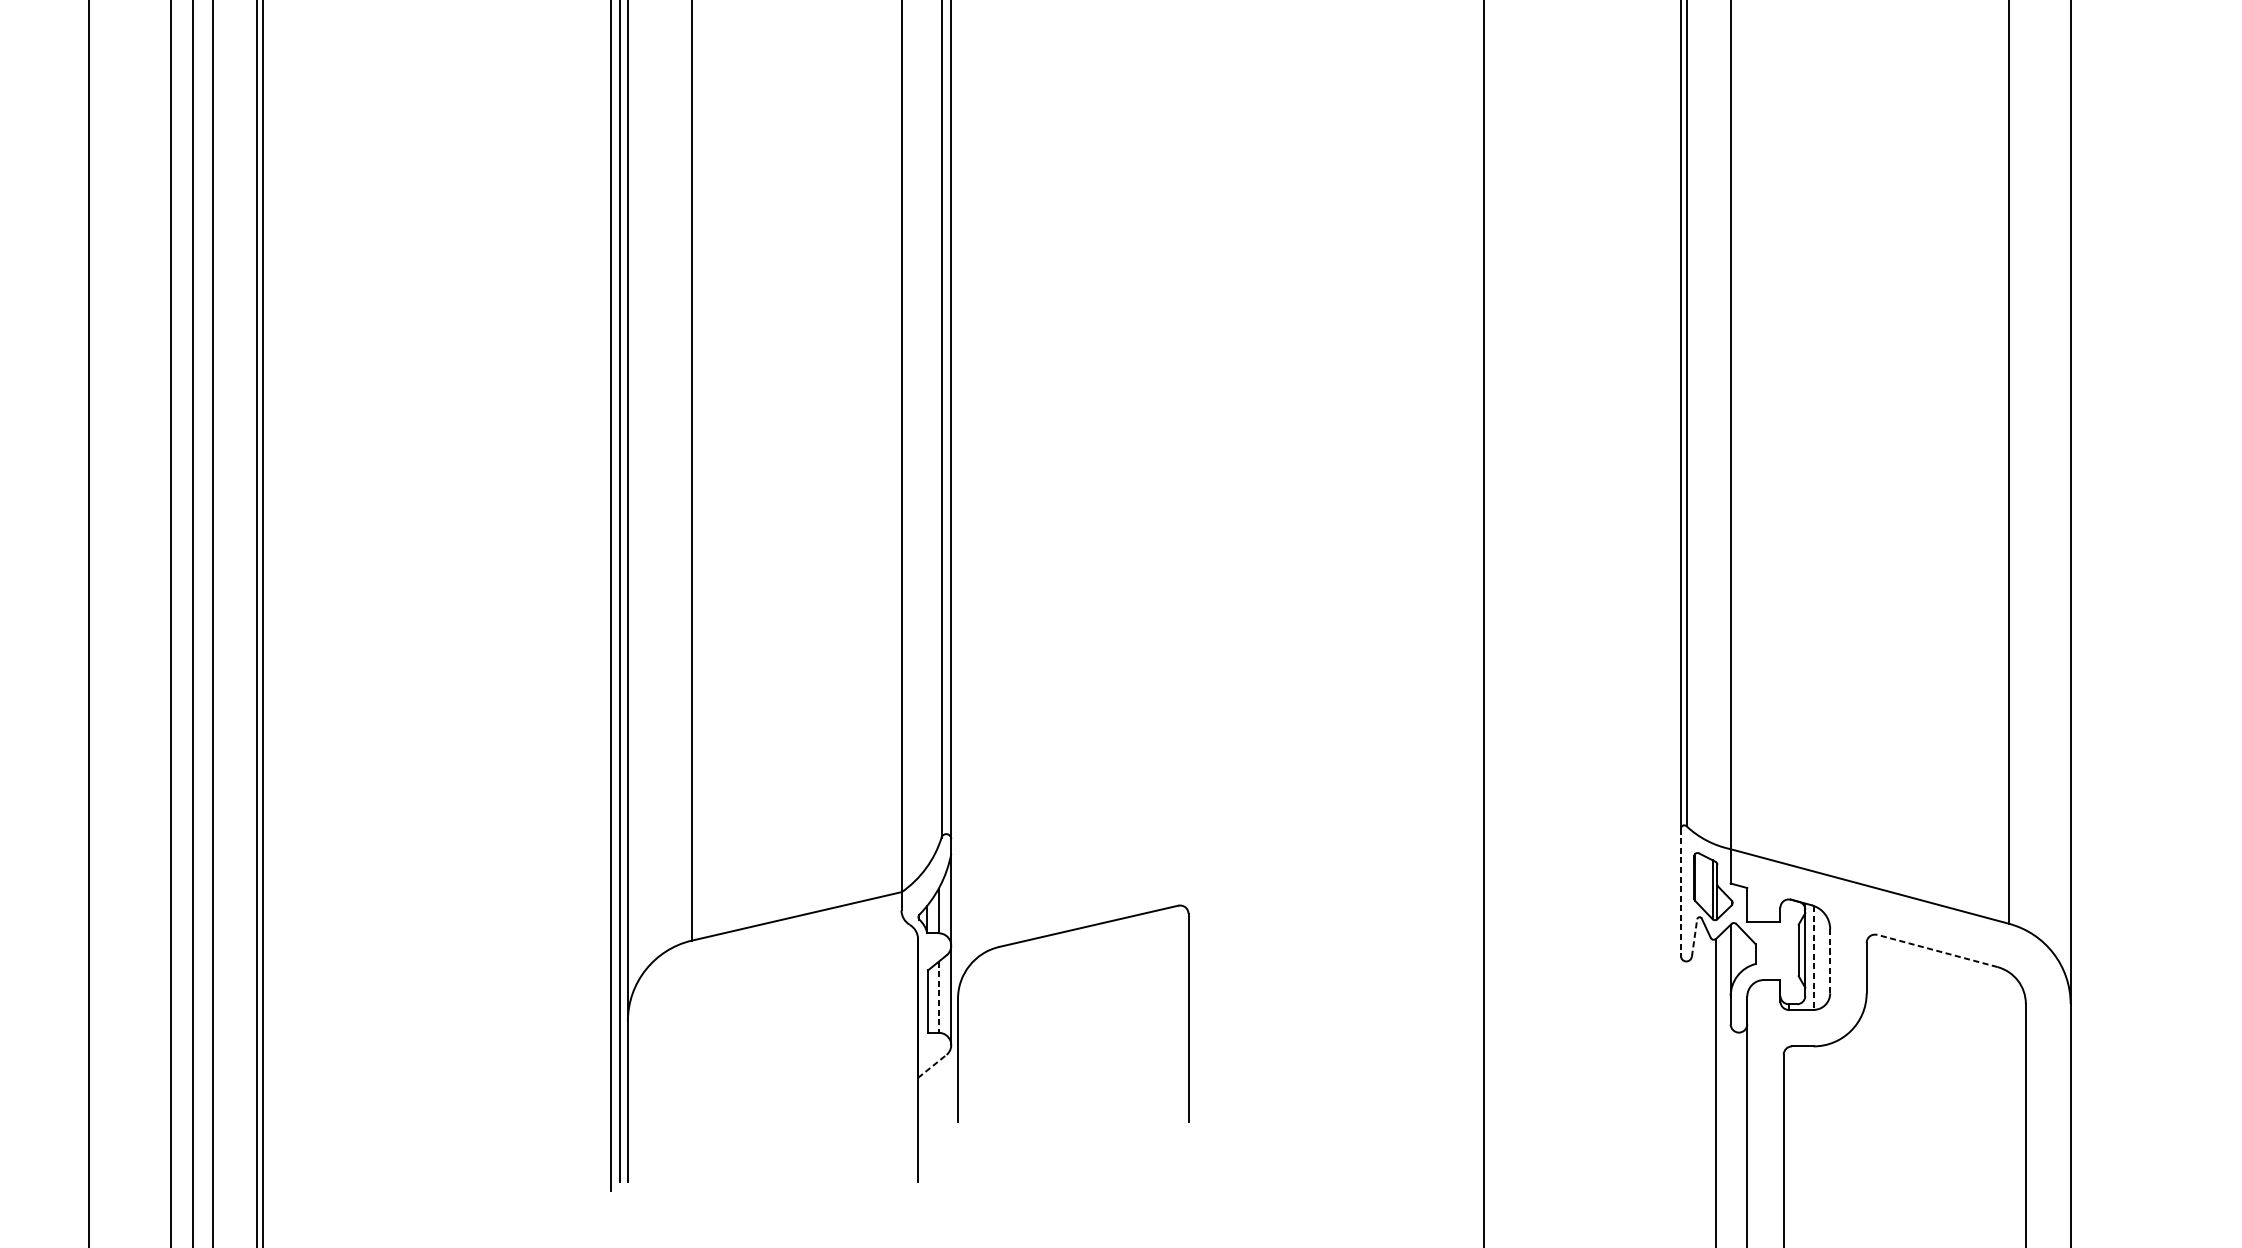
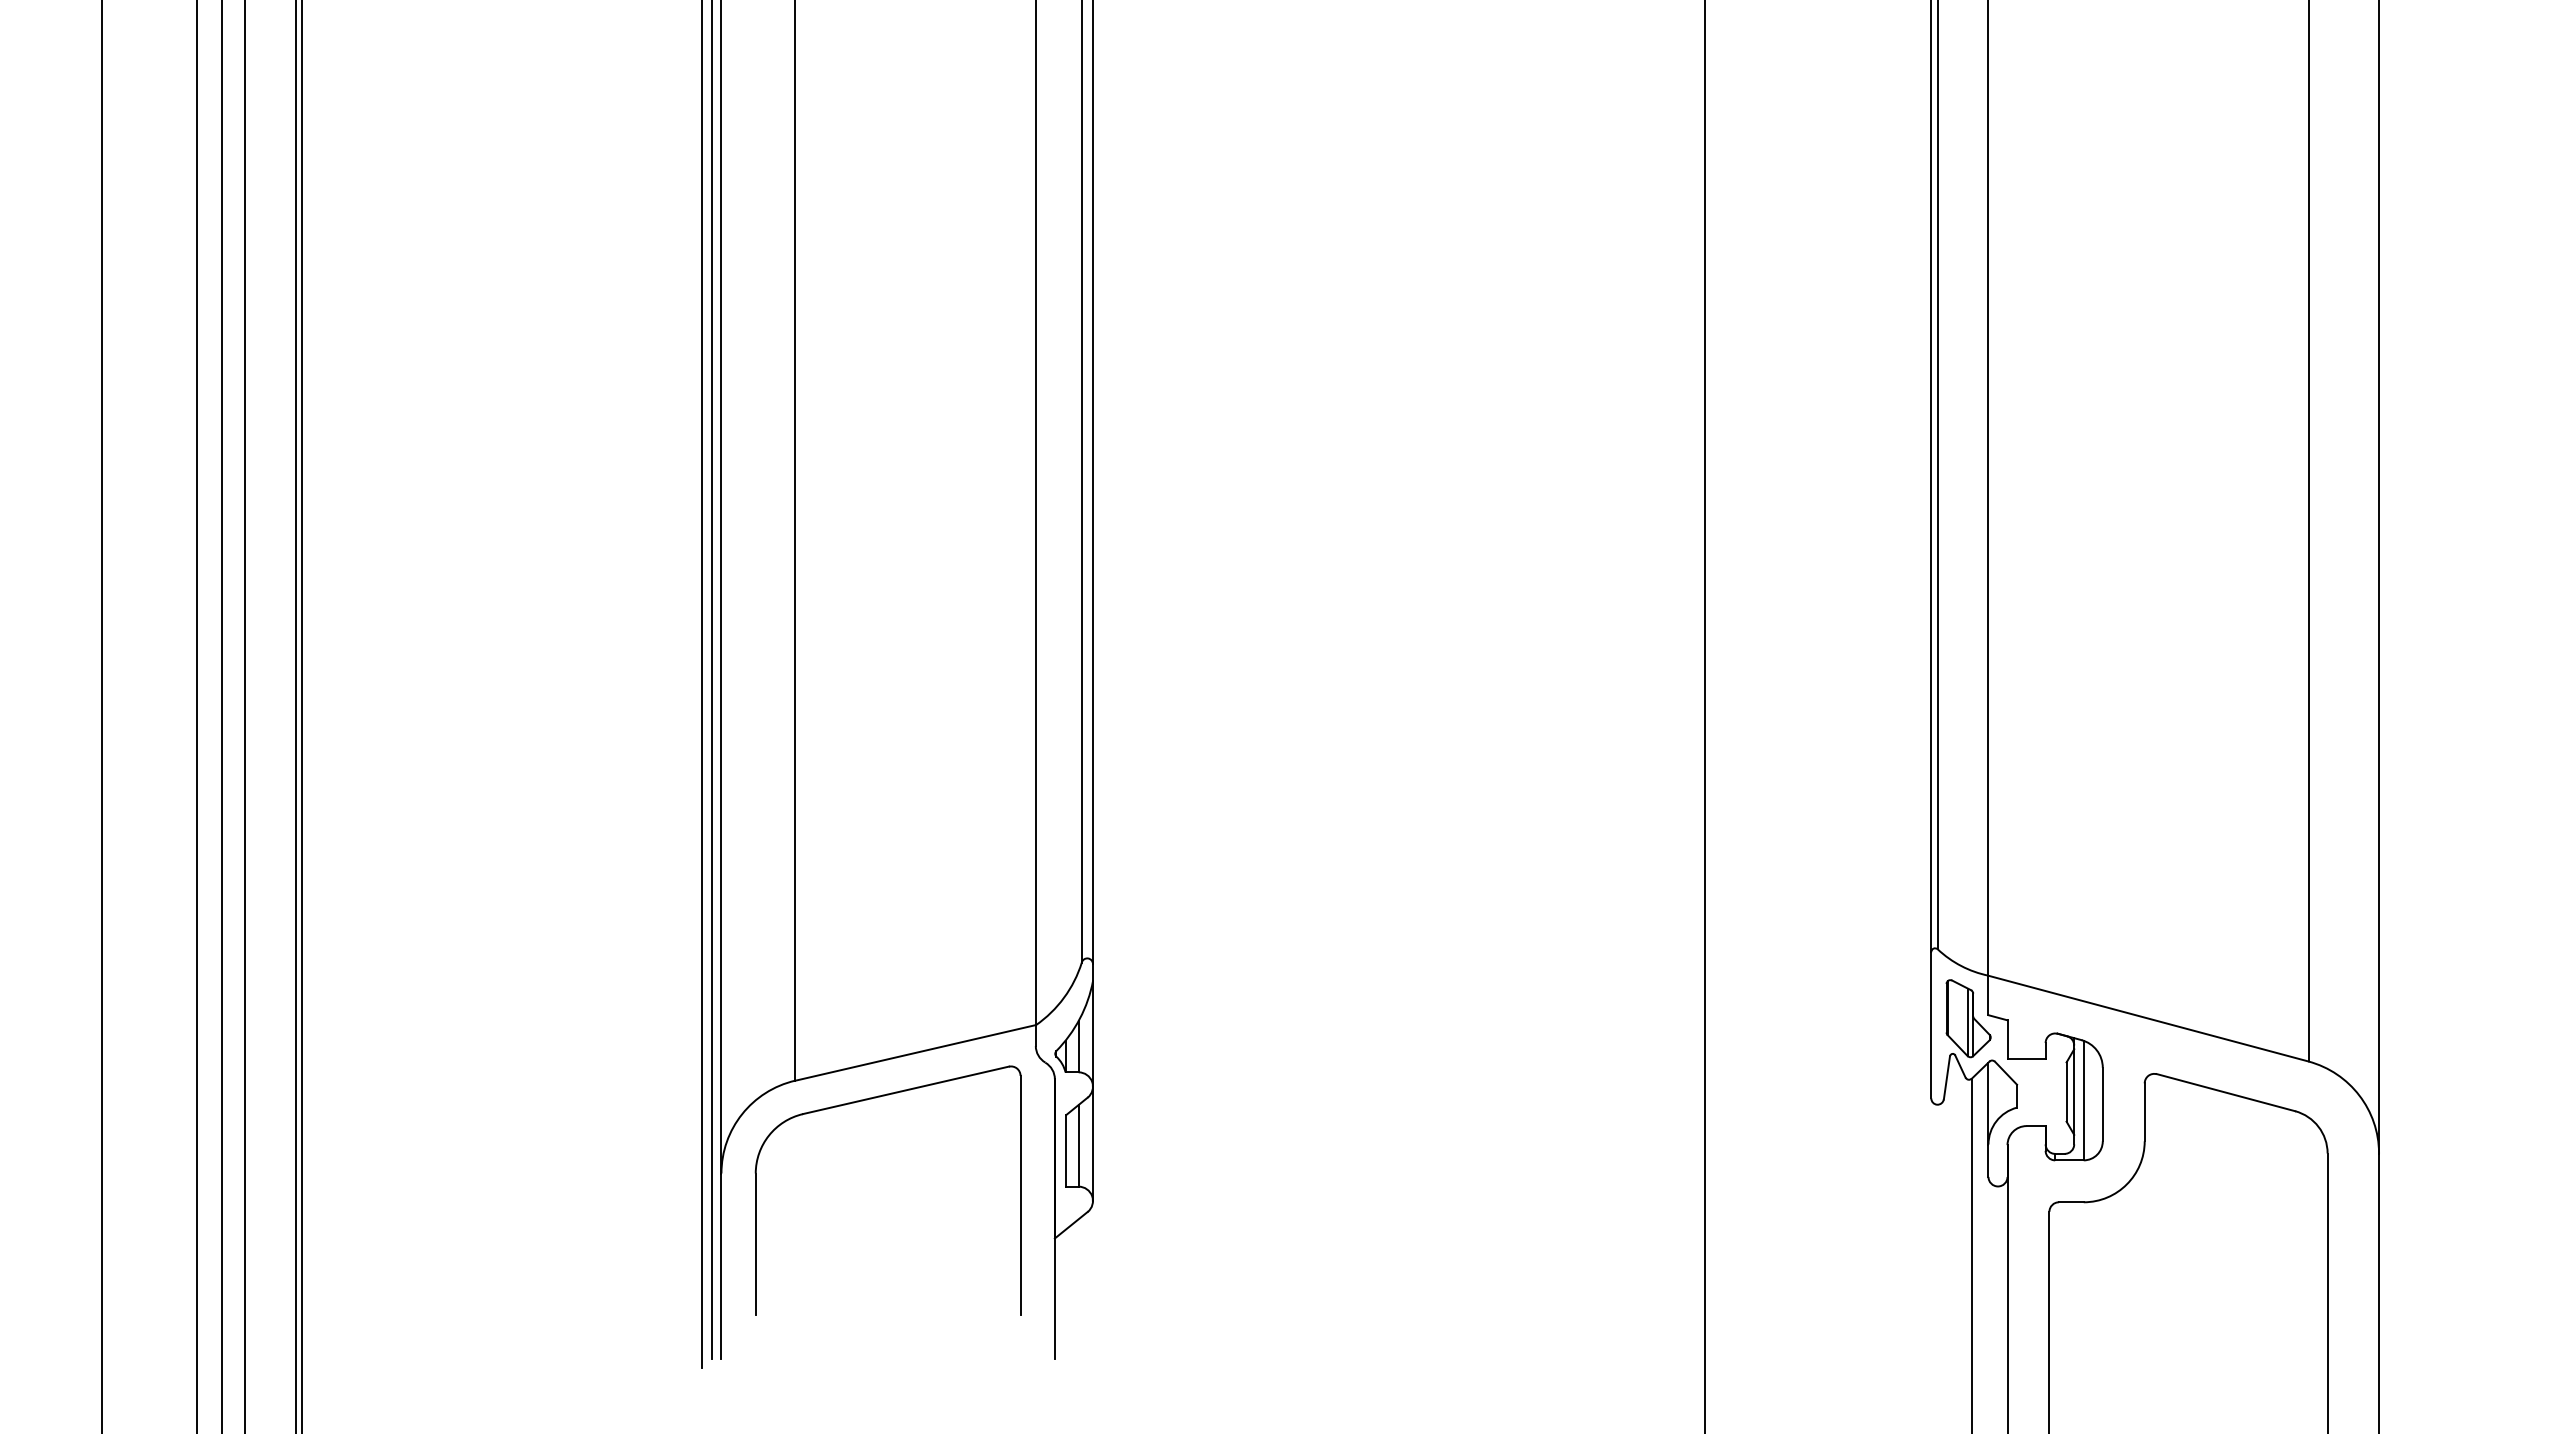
line: (1681, 892) -> (1931, 1025), dashed -> solid
part: (1051, 936) -> (863, 1101), moved
line: (1694, 937) -> (1946, 1077), dashed -> solid
line: (1937, 950) -> (2225, 1092), dashed -> solid
line: (1813, 957) -> (2083, 1100), dashed -> solid
line: (1829, 961) -> (2102, 1104), dashed -> solid
line: (938, 996) -> (1078, 1145), dashed -> solid
line: (932, 1065) -> (1071, 1224), dashed -> solid

